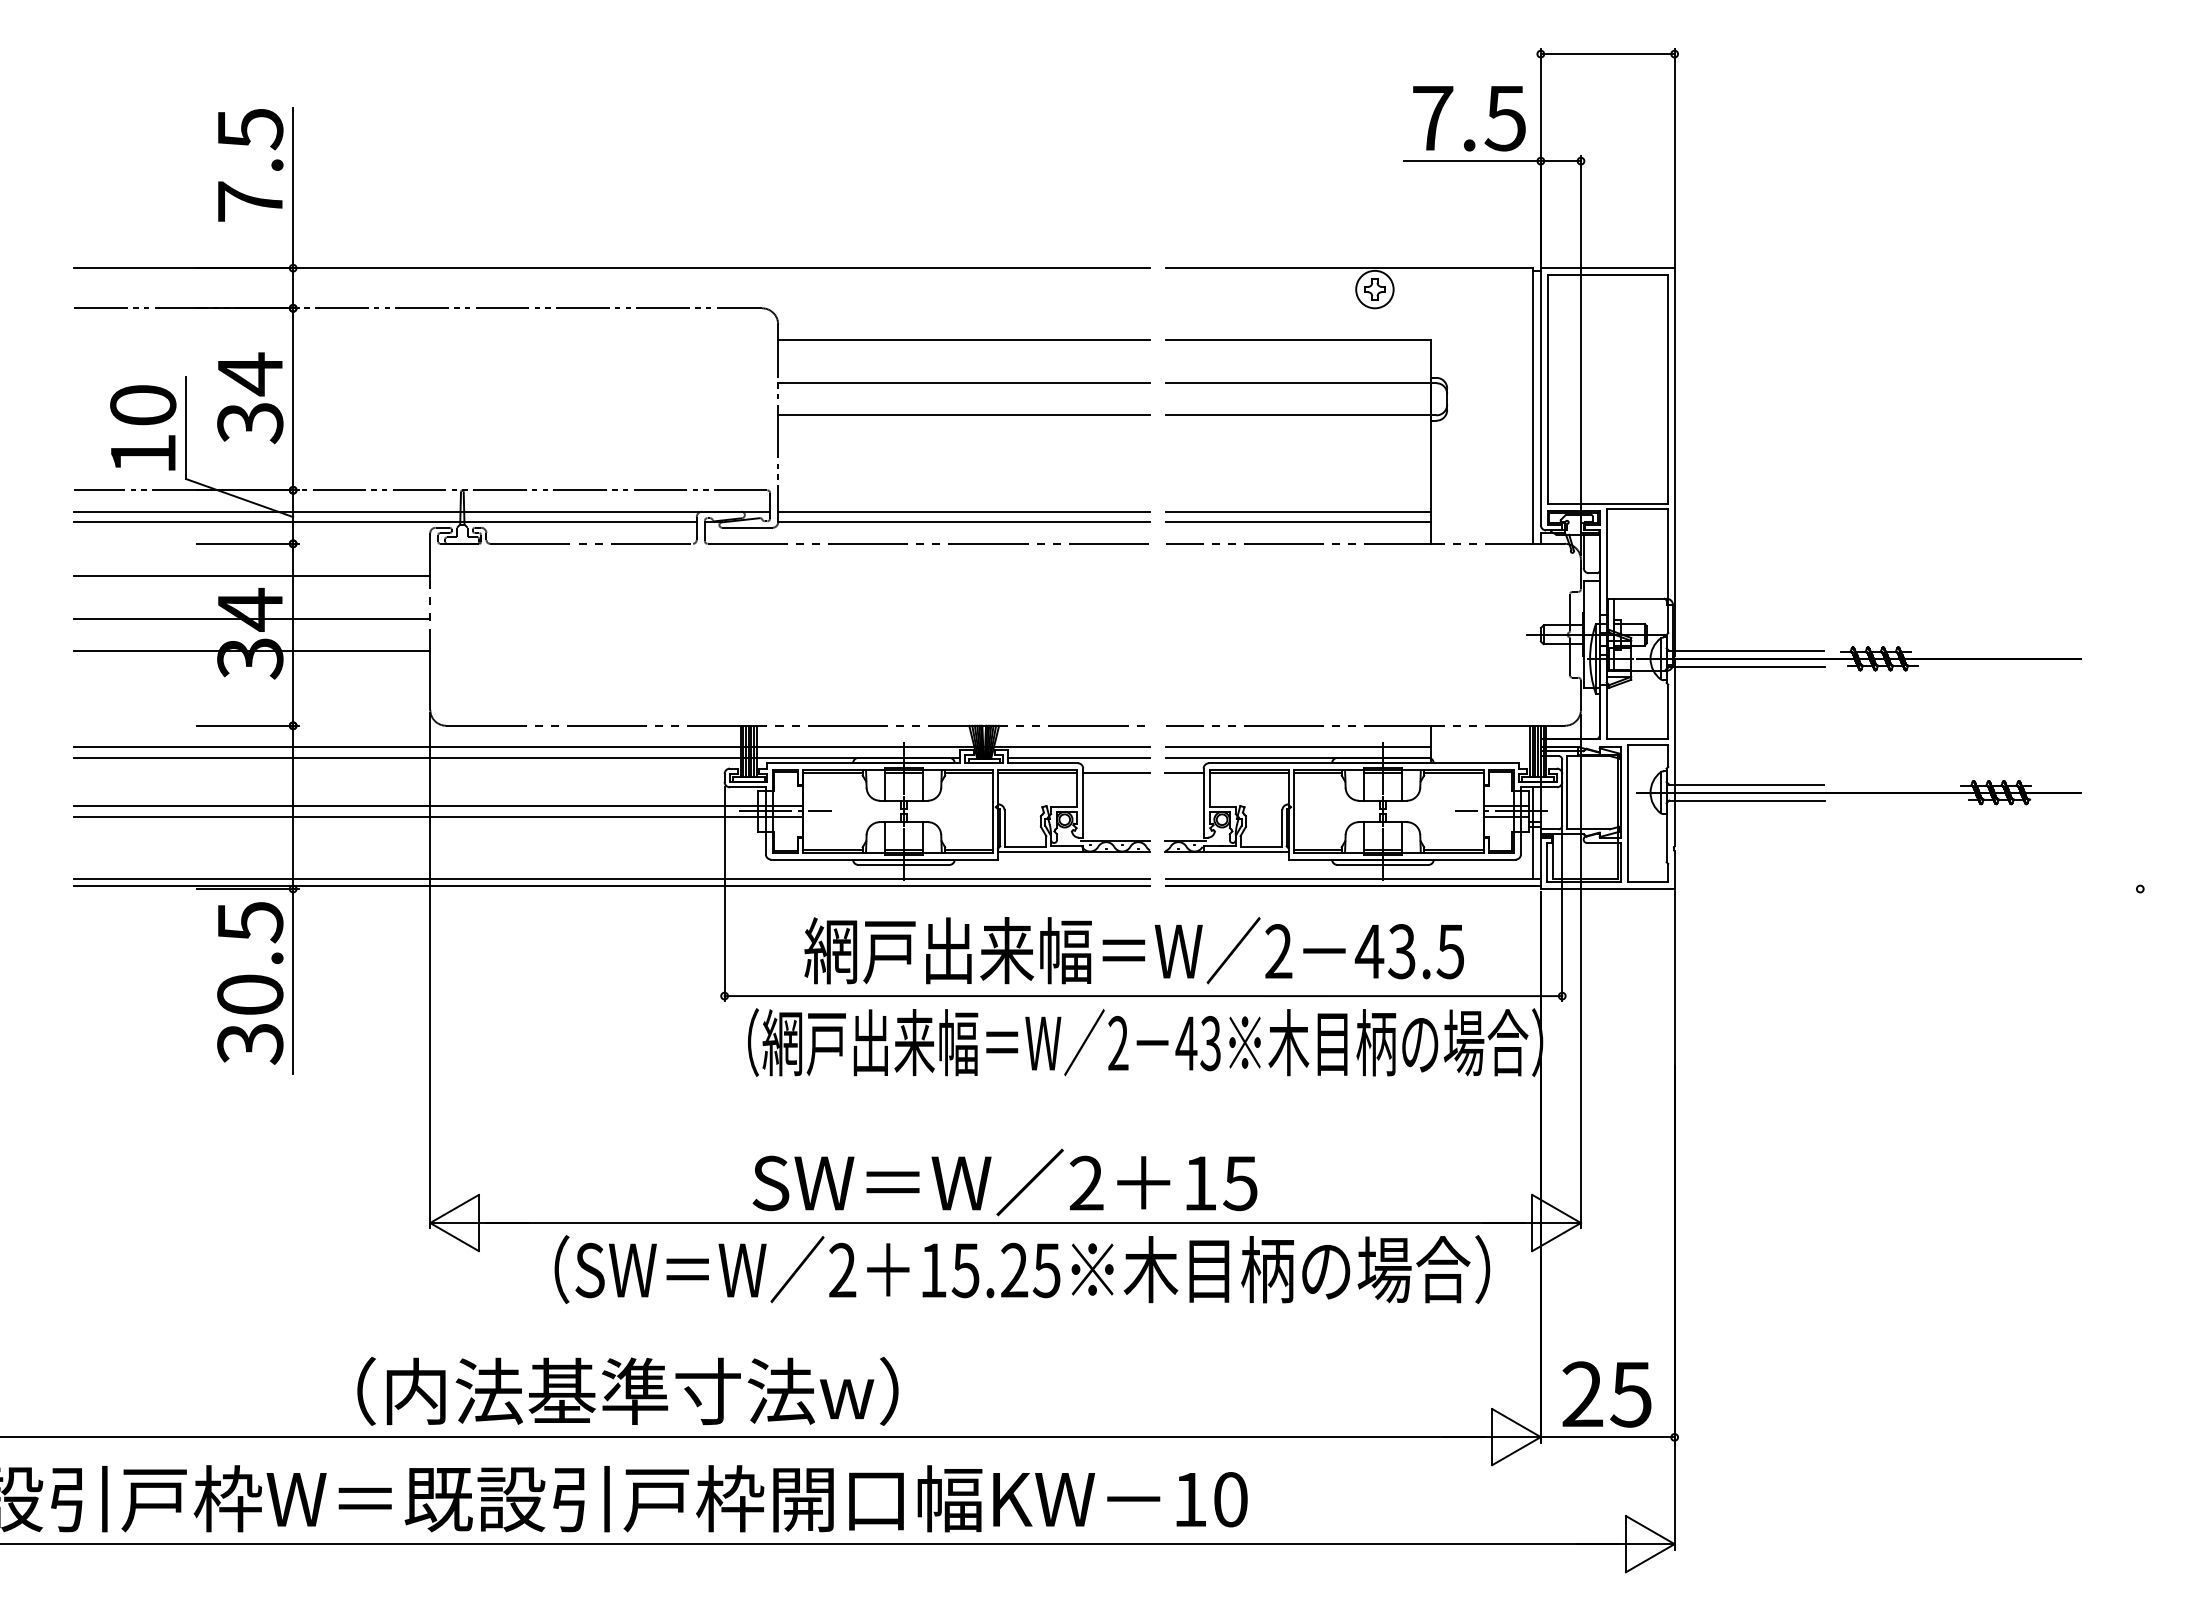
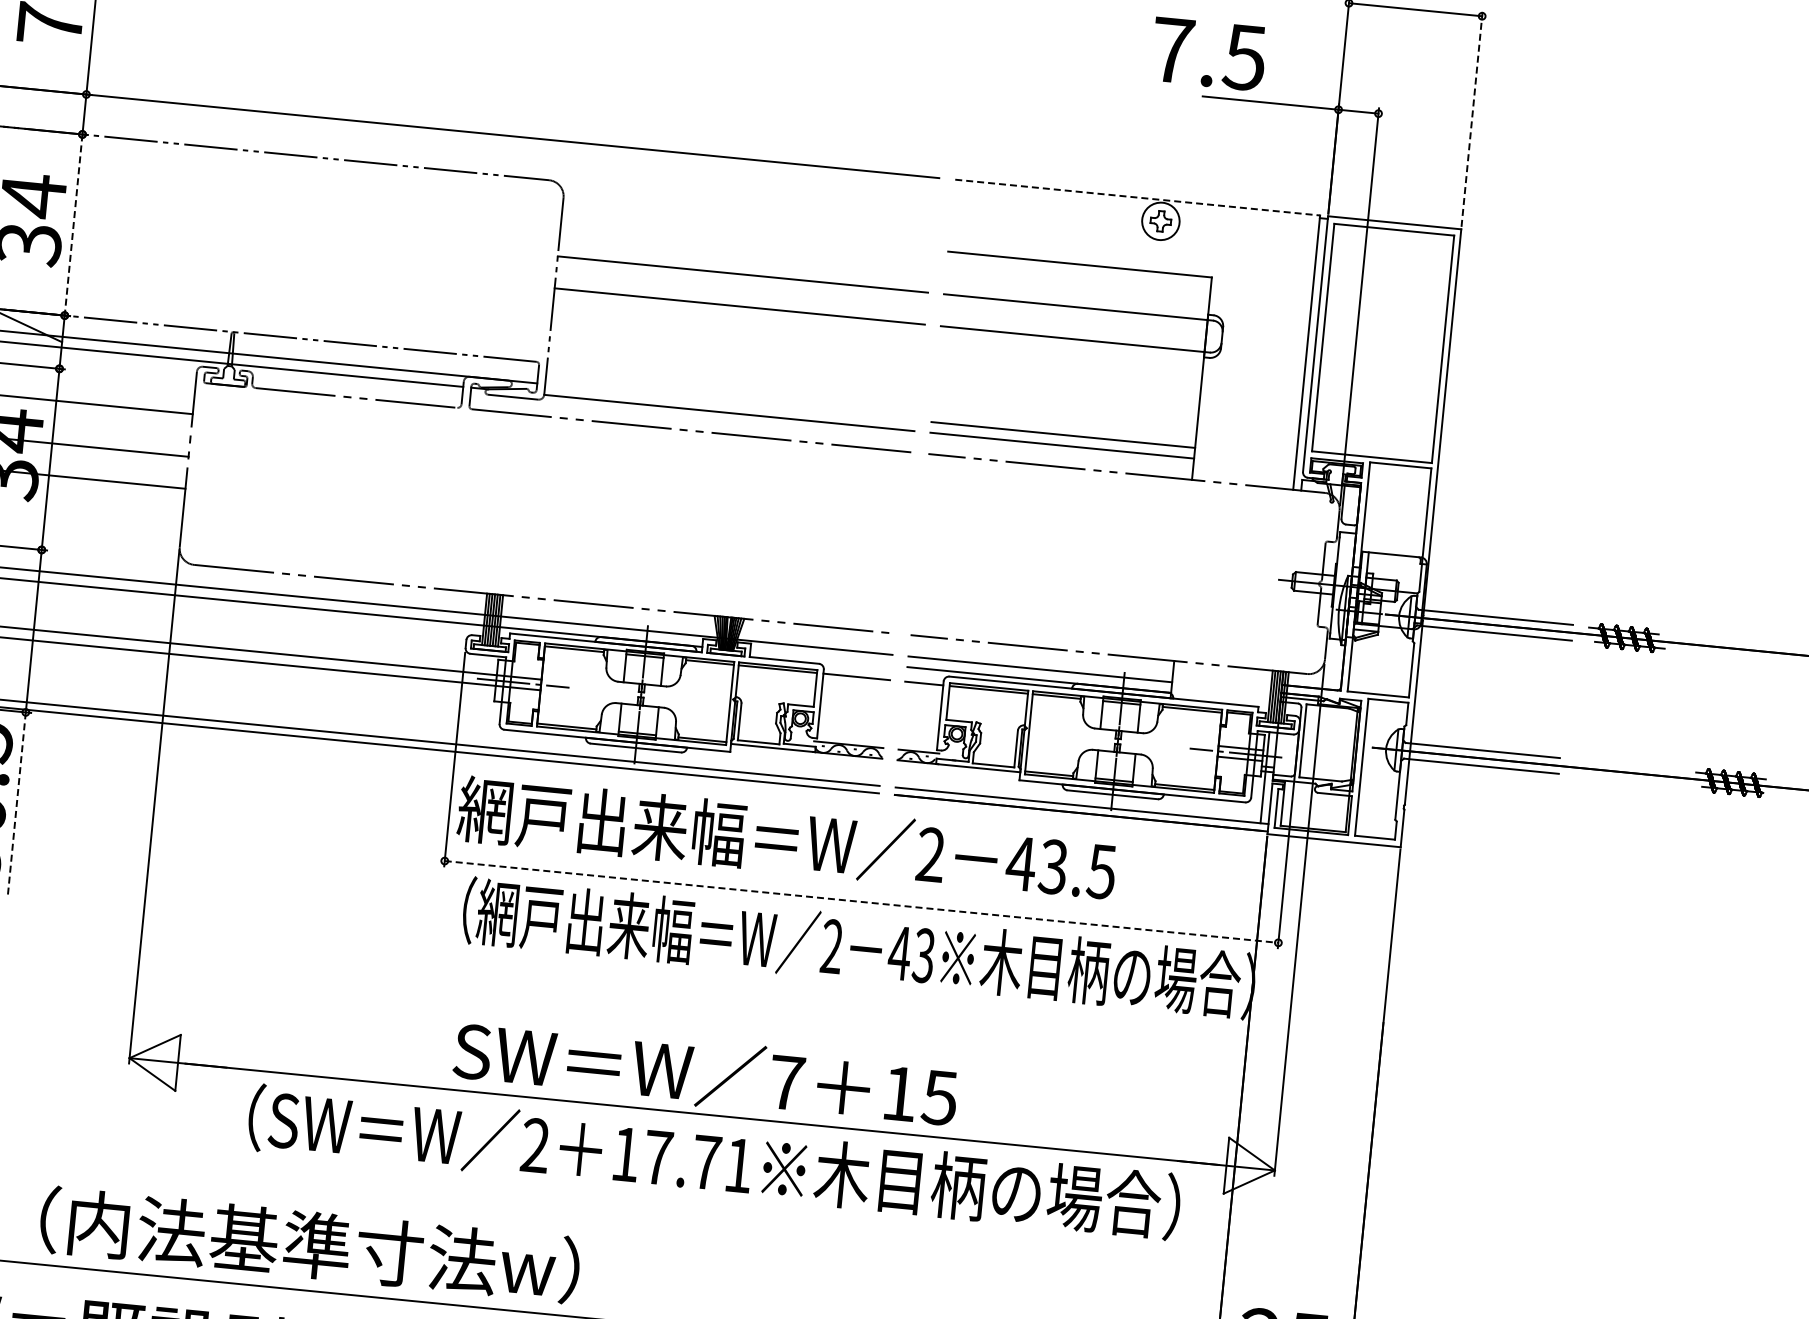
text: (1469, 118) -> (1209, 54), moved
line: (1674, 156) -> (1472, 118), solid -> dashed
line: (1349, 268) -> (1137, 197), solid -> dashed
line: (964, 340) -> (747, 232), removed
line: (293, 399) -> (73, 225), solid -> dashed
line: (964, 511) -> (730, 402), removed
line: (1079, 757) -> (821, 658), removed
text: (1133, 950) -> (786, 839), moved
line: (293, 981) -> (17, 804), solid -> dashed
line: (1143, 996) -> (861, 902), solid -> dashed
text: (1086, 1182) -> (786, 1081), 2 -> 7
text: (1005, 1270) -> (697, 1161), 15.25 -> 17.71

